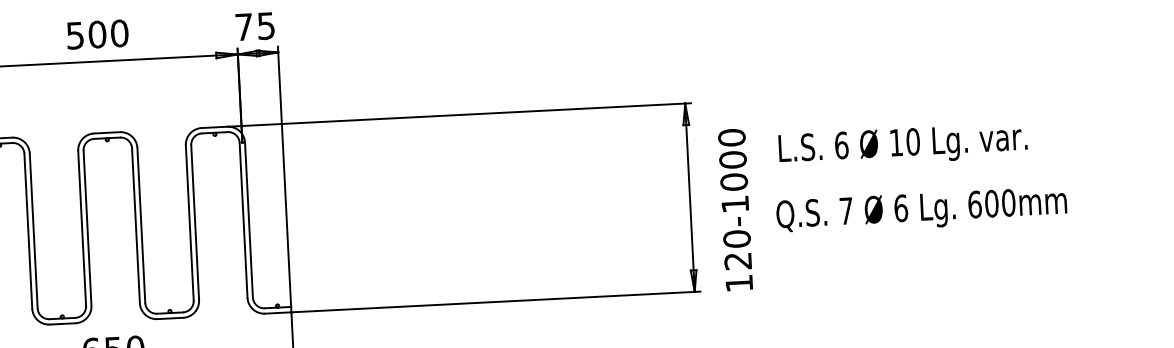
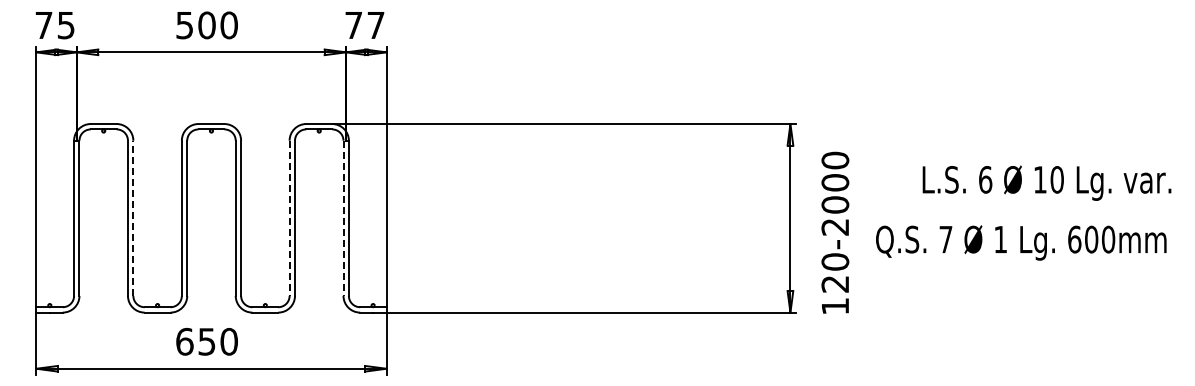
text: (265, 26) -> (375, 25), 75 -> 77
text: (902, 145) -> (1046, 182), moved
text: (734, 204) -> (834, 227), 120-1000 -> 120-2000
text: (900, 208) -> (1000, 239), 6 -> 1
line: (243, 220) -> (343, 218), solid -> dashed
line: (189, 223) -> (289, 218), solid -> dashed
line: (33, 231) -> (133, 218), solid -> dashed

